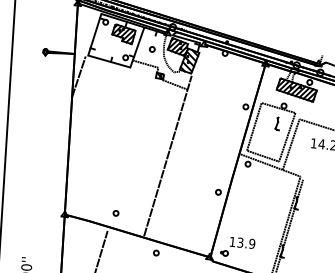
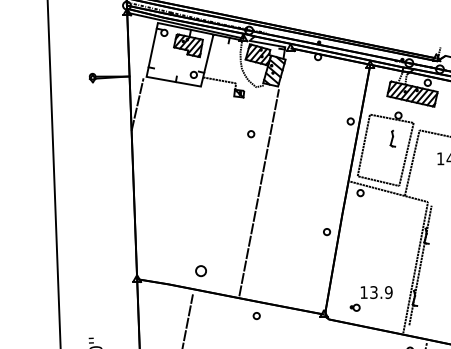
part: (152, 49) -> (251, 134), moved
line: (175, 84) -> (259, 102), removed
part: (116, 213) -> (201, 271), size x1.6
part: (237, 247) -> (370, 298), moved

